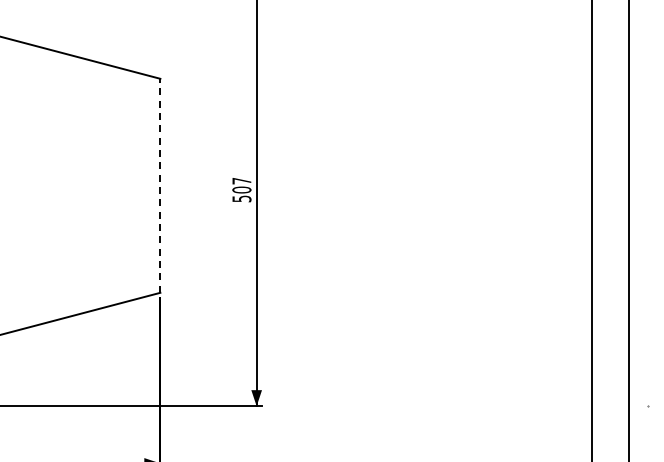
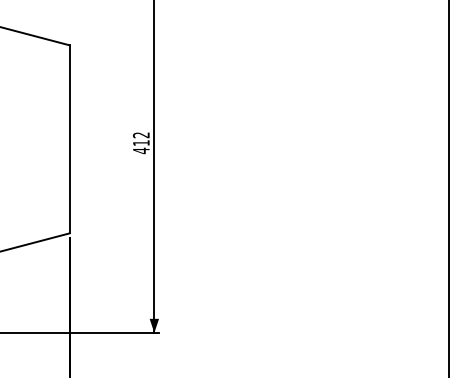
line: (160, 185) -> (69, 139), dashed -> solid
text: (241, 190) -> (141, 143), 507 -> 412

